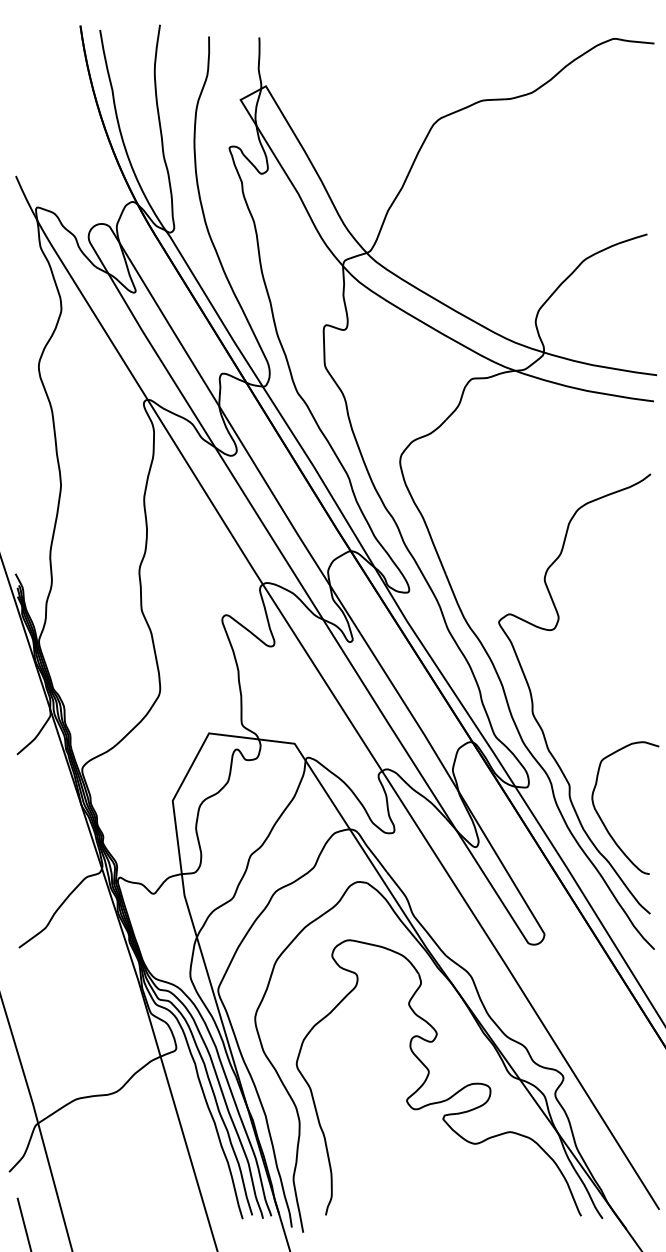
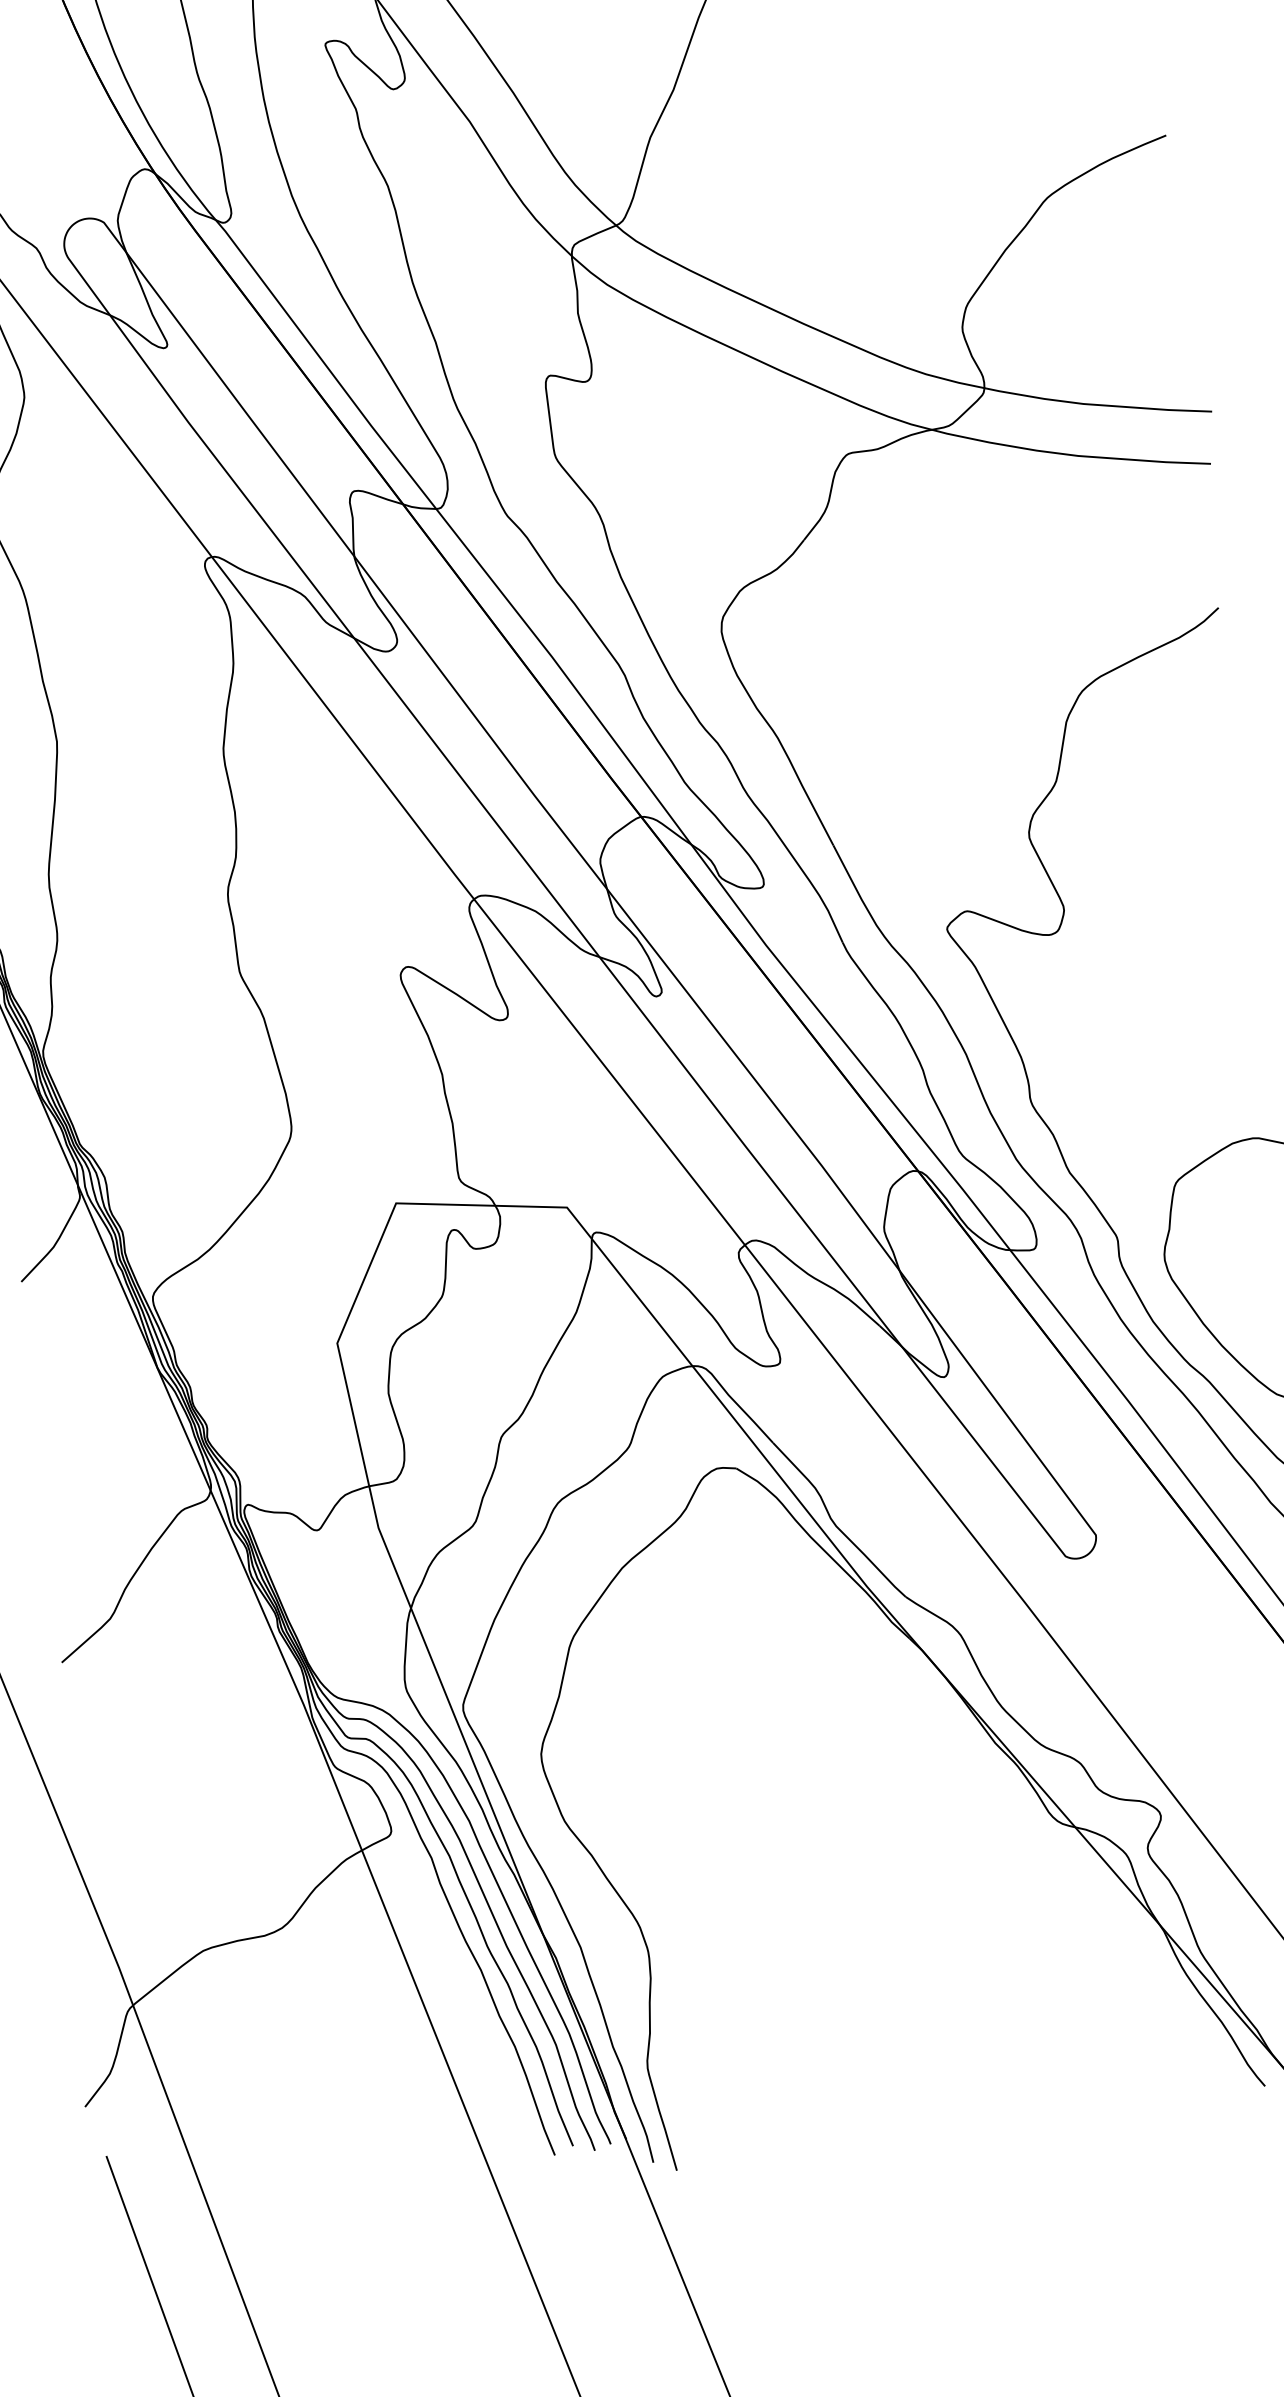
part: (429, 1074) -> (895, 1834), removed

